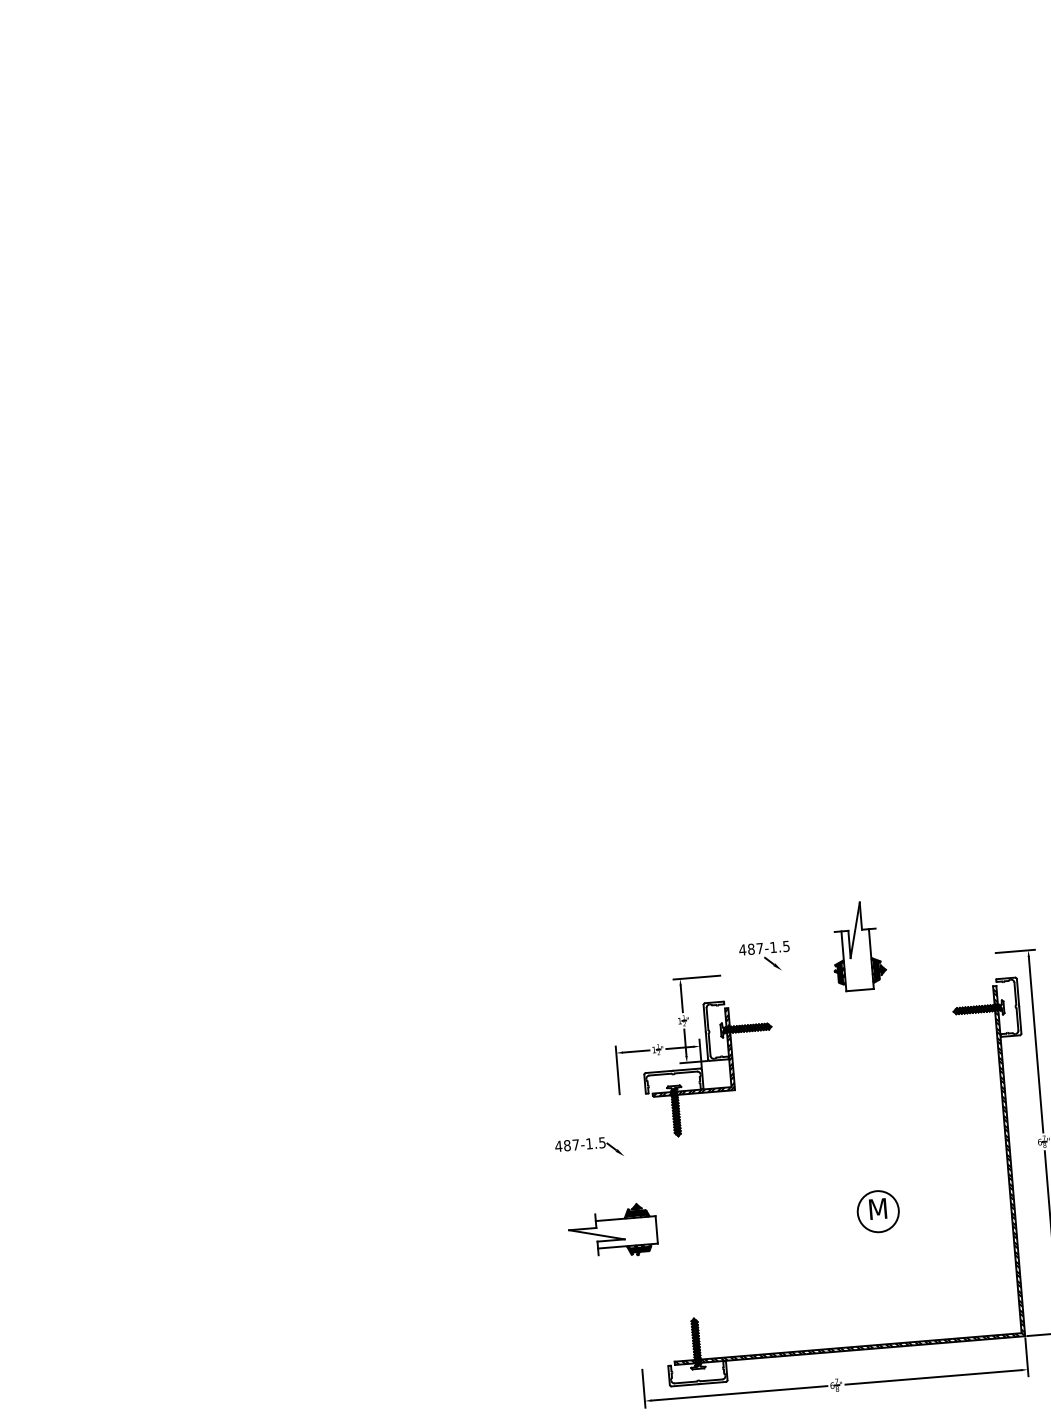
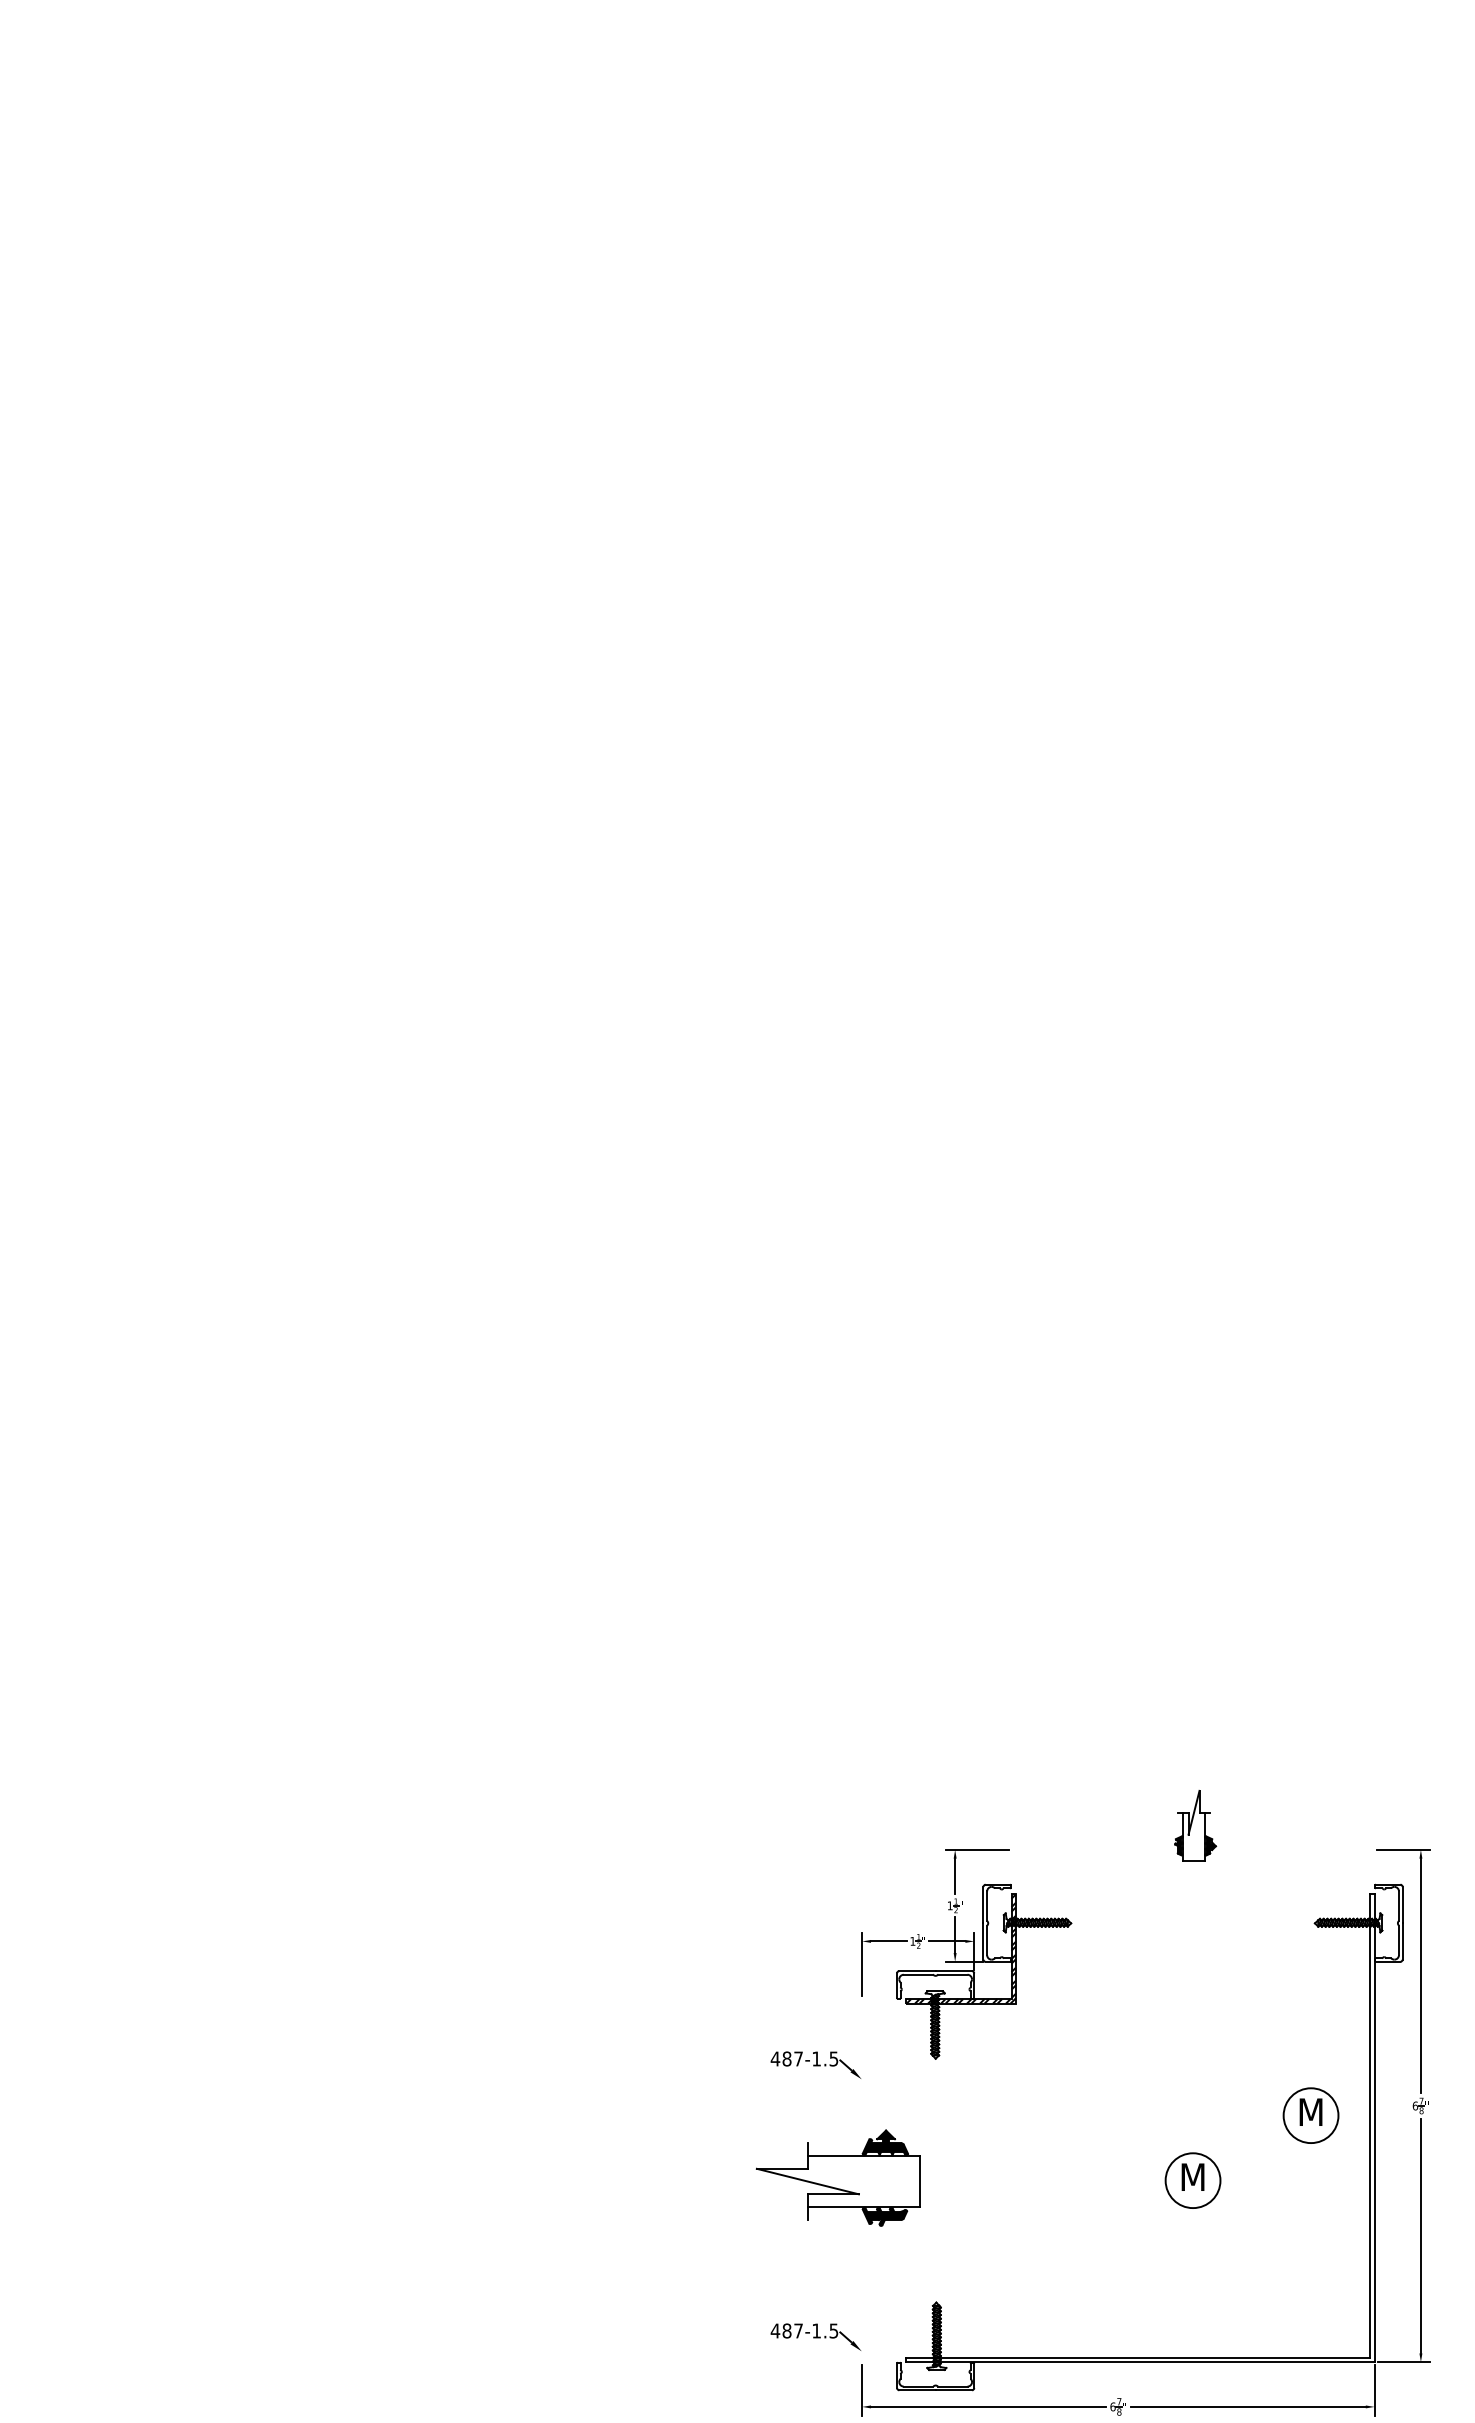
part: (858, 946) -> (1195, 1825), size x0.6
part: (765, 956) -> (1070, 1829), removed
part: (962, 1155) -> (1310, 2115), added
hatch: (835, 1175) -> (1140, 2127), removed
part: (613, 1231) -> (838, 2178), size x1.4
part: (605, 1351) -> (815, 2336), added

